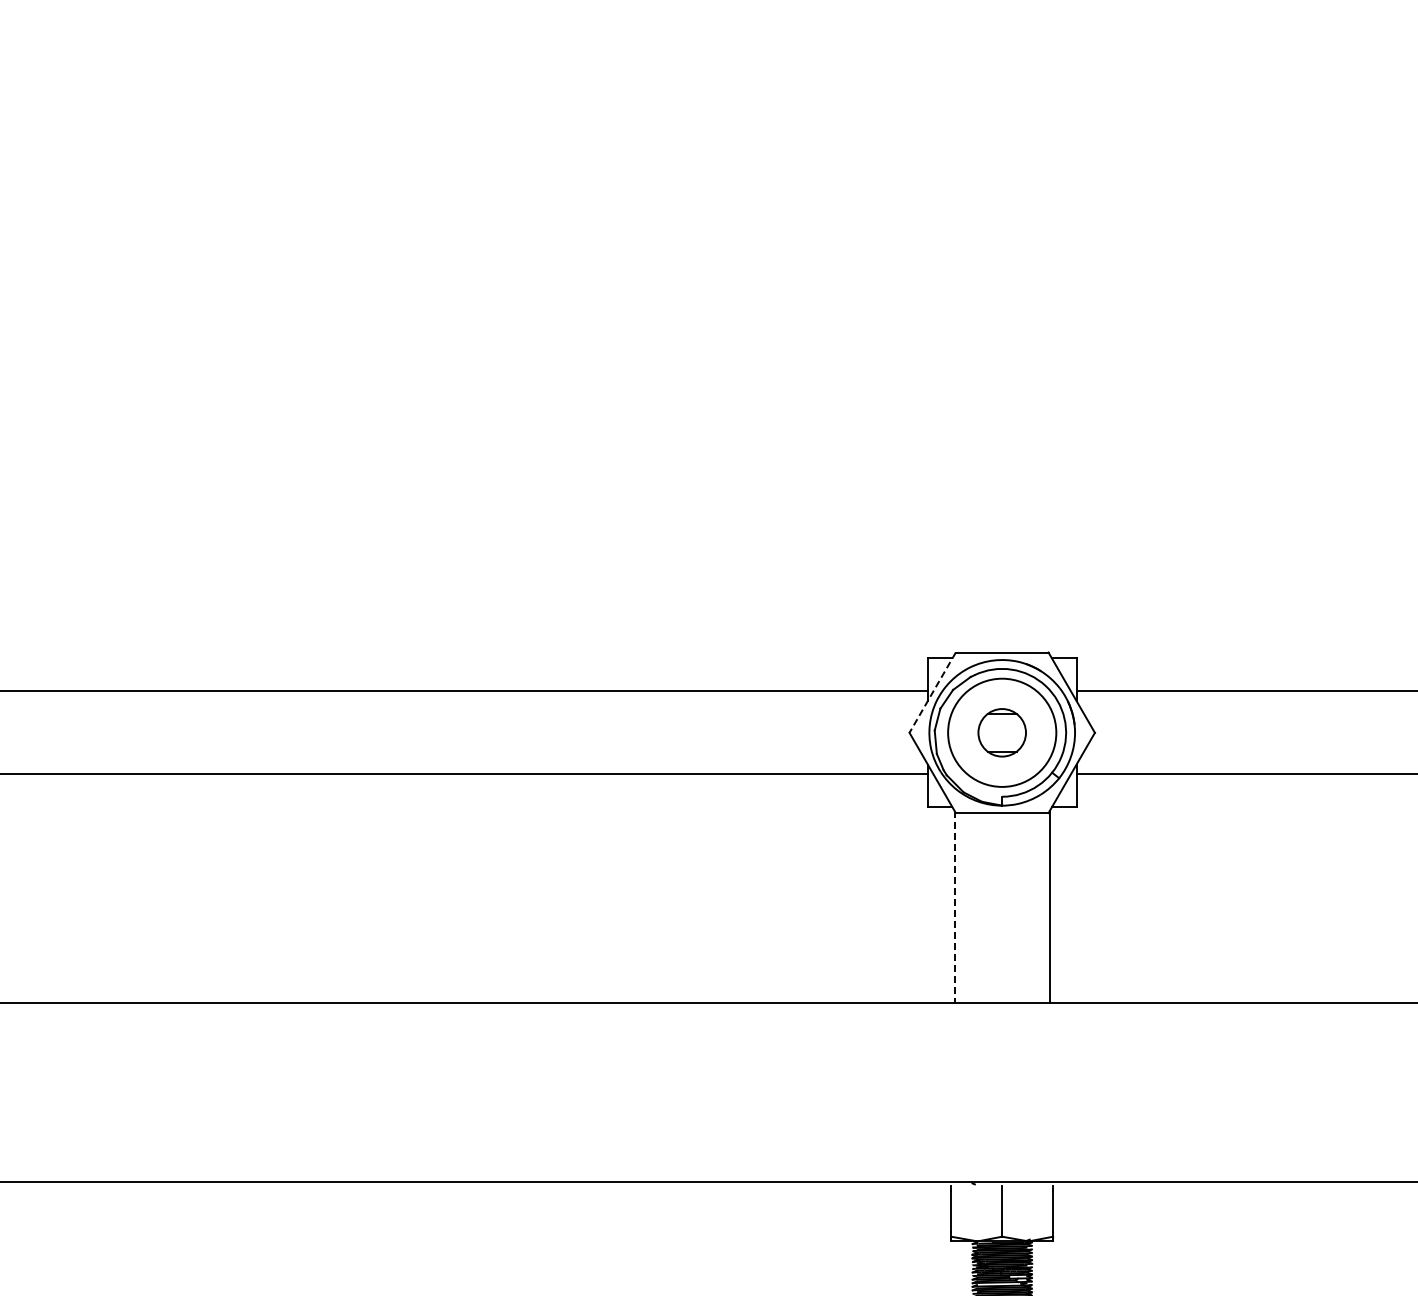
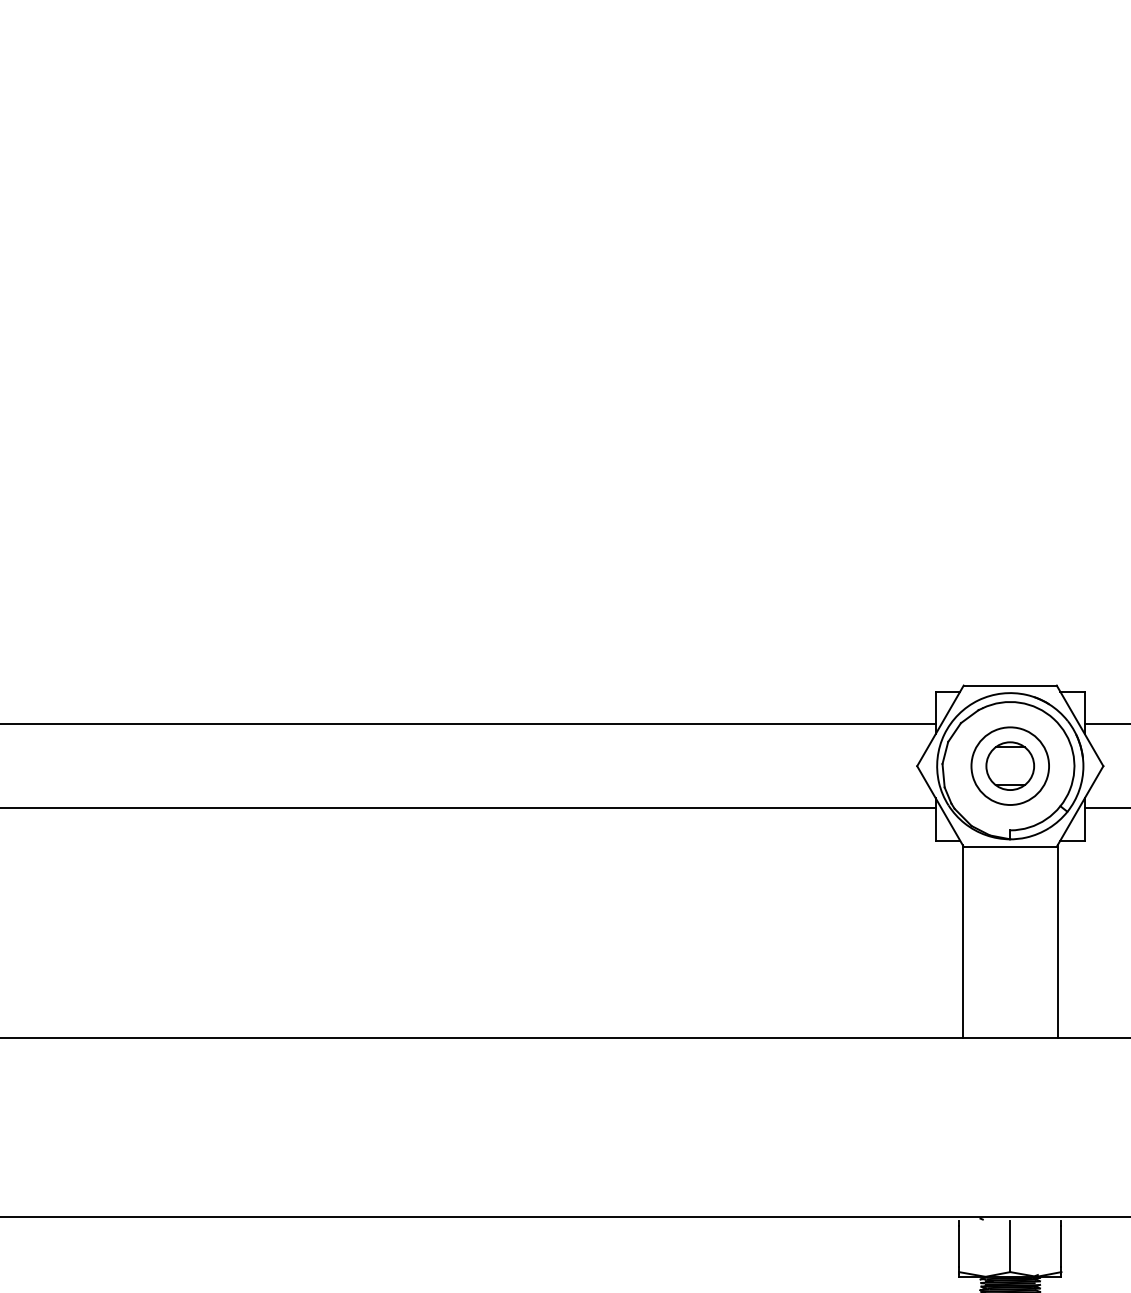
line: (932, 693) -> (940, 726), dashed -> solid
circle: (1001, 732) -> (1009, 765), size x0.71
line: (954, 907) -> (962, 941), dashed -> solid

